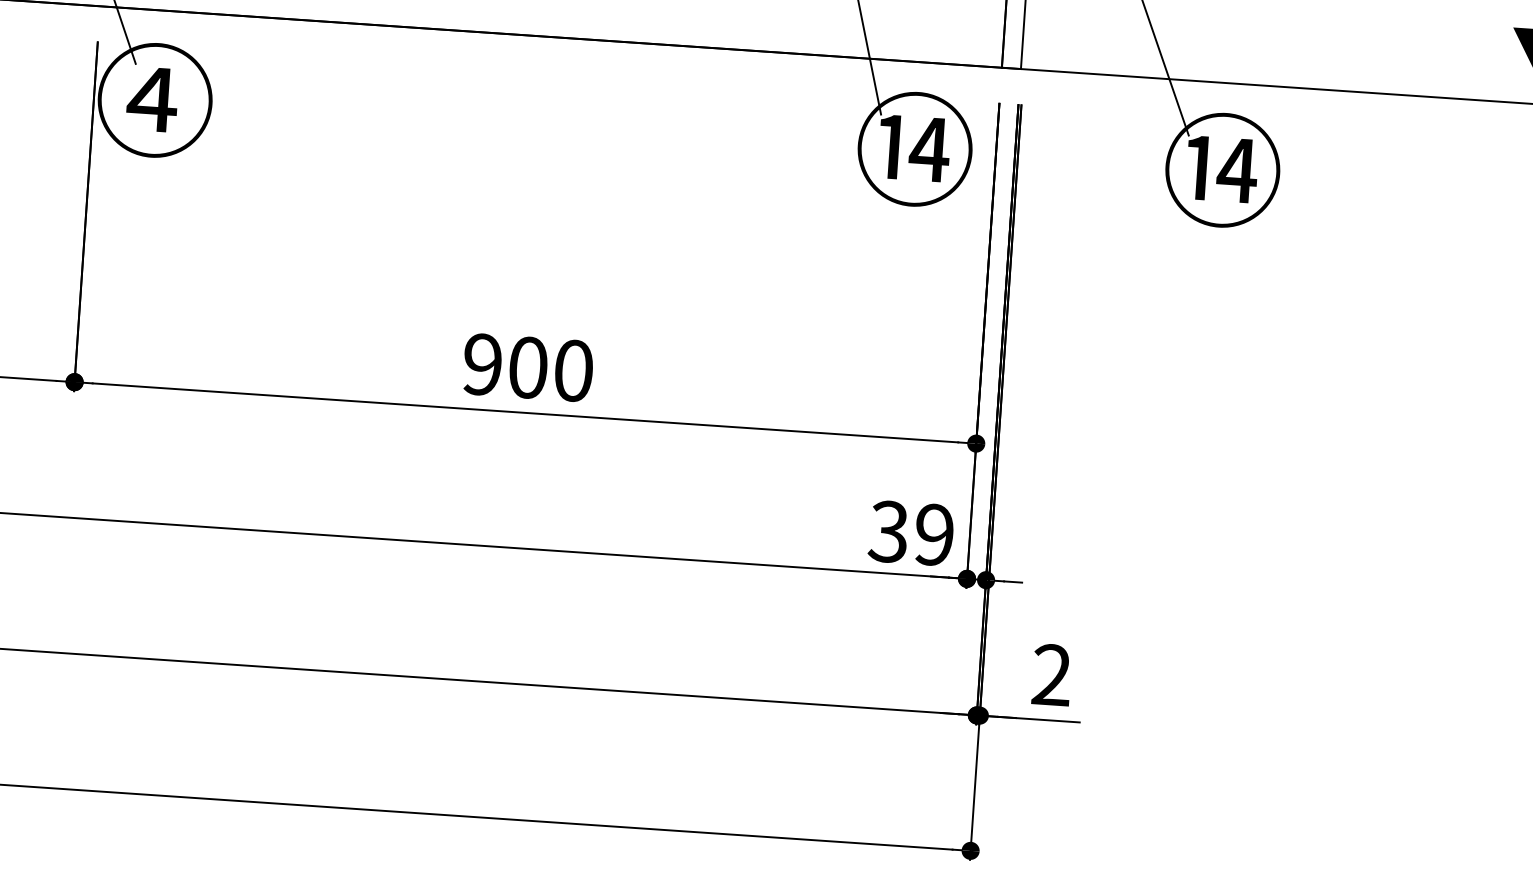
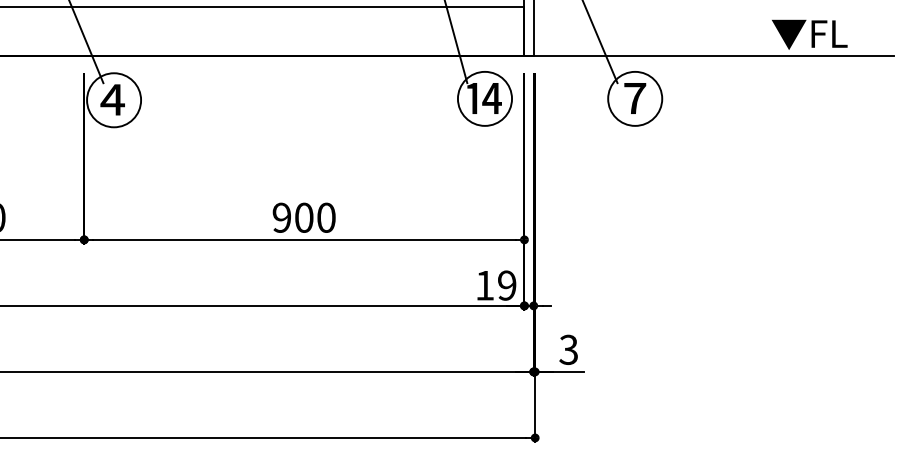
text: (1221, 169) -> (634, 98), ⑭ -> ⑦
text: (888, 531) -> (484, 285), 39 -> 19
text: (1051, 674) -> (568, 349), 2 -> 3

